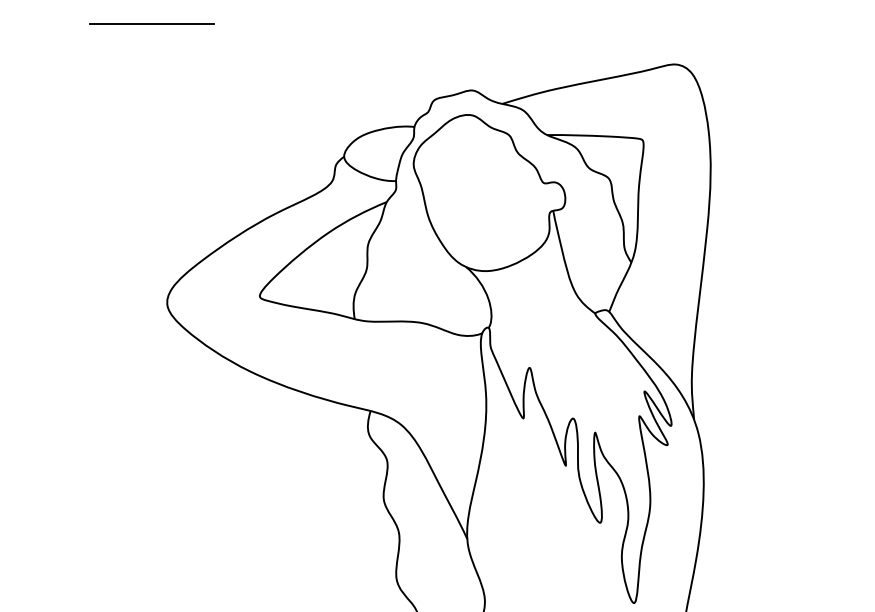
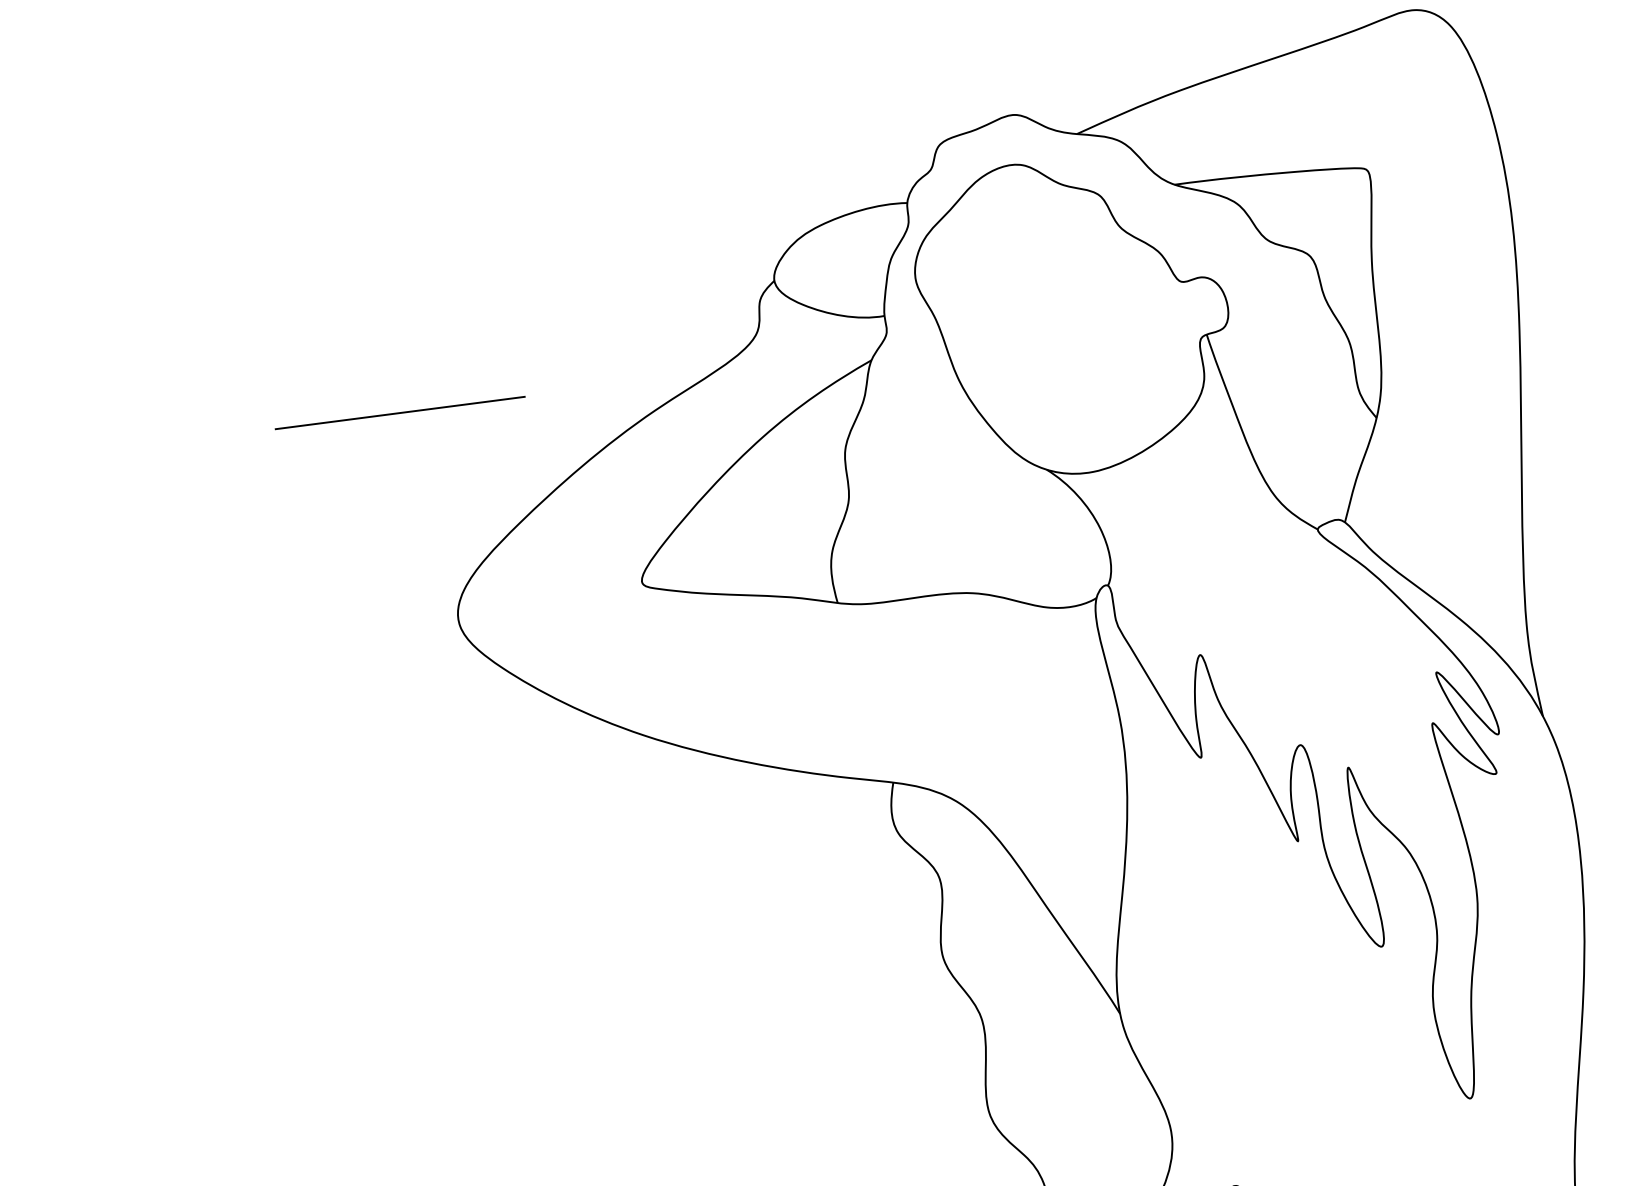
line: (151, 23) -> (399, 412), moved

